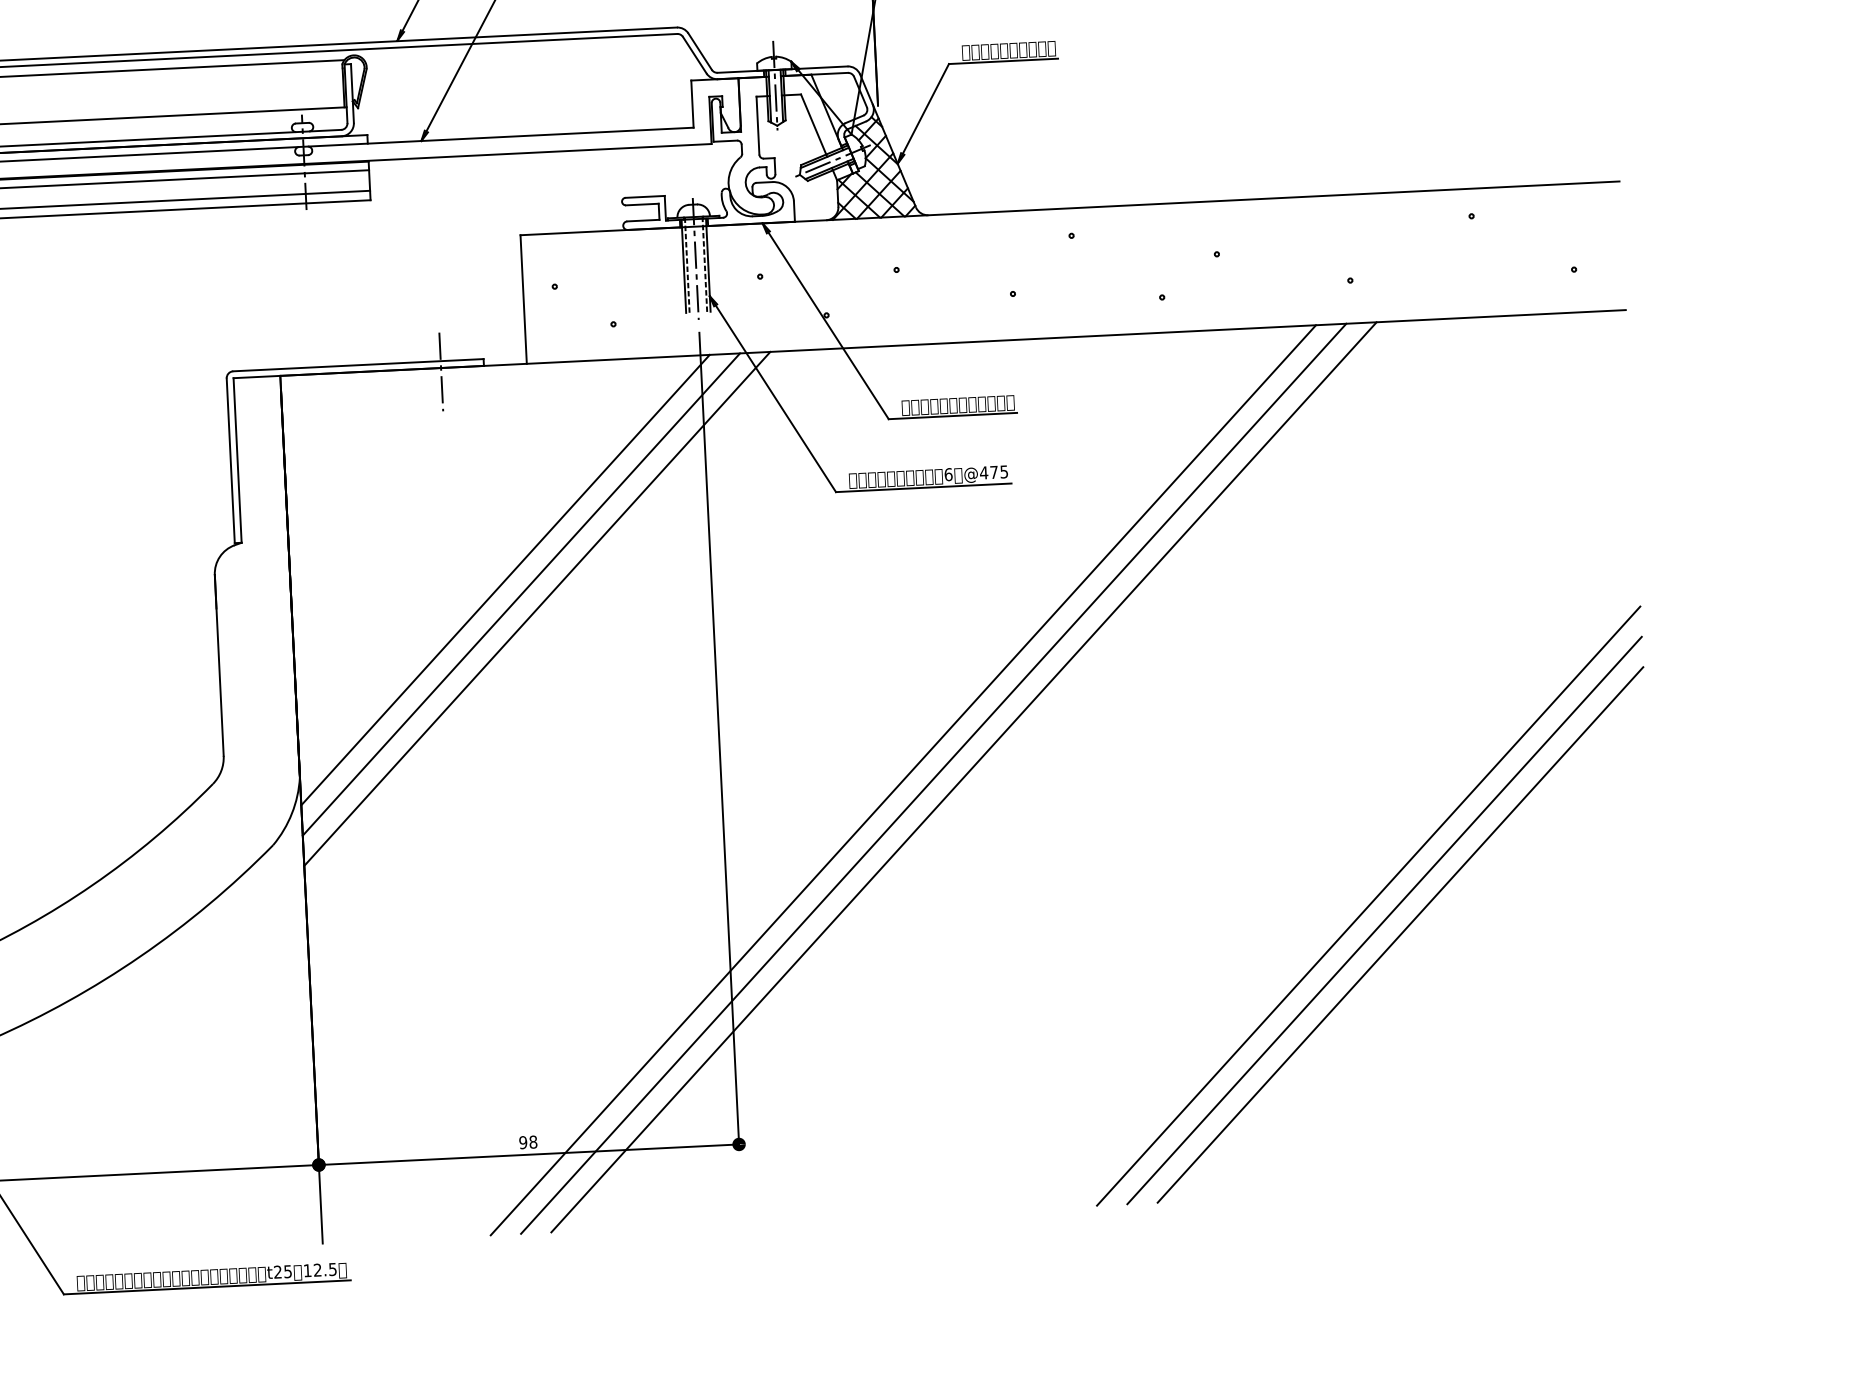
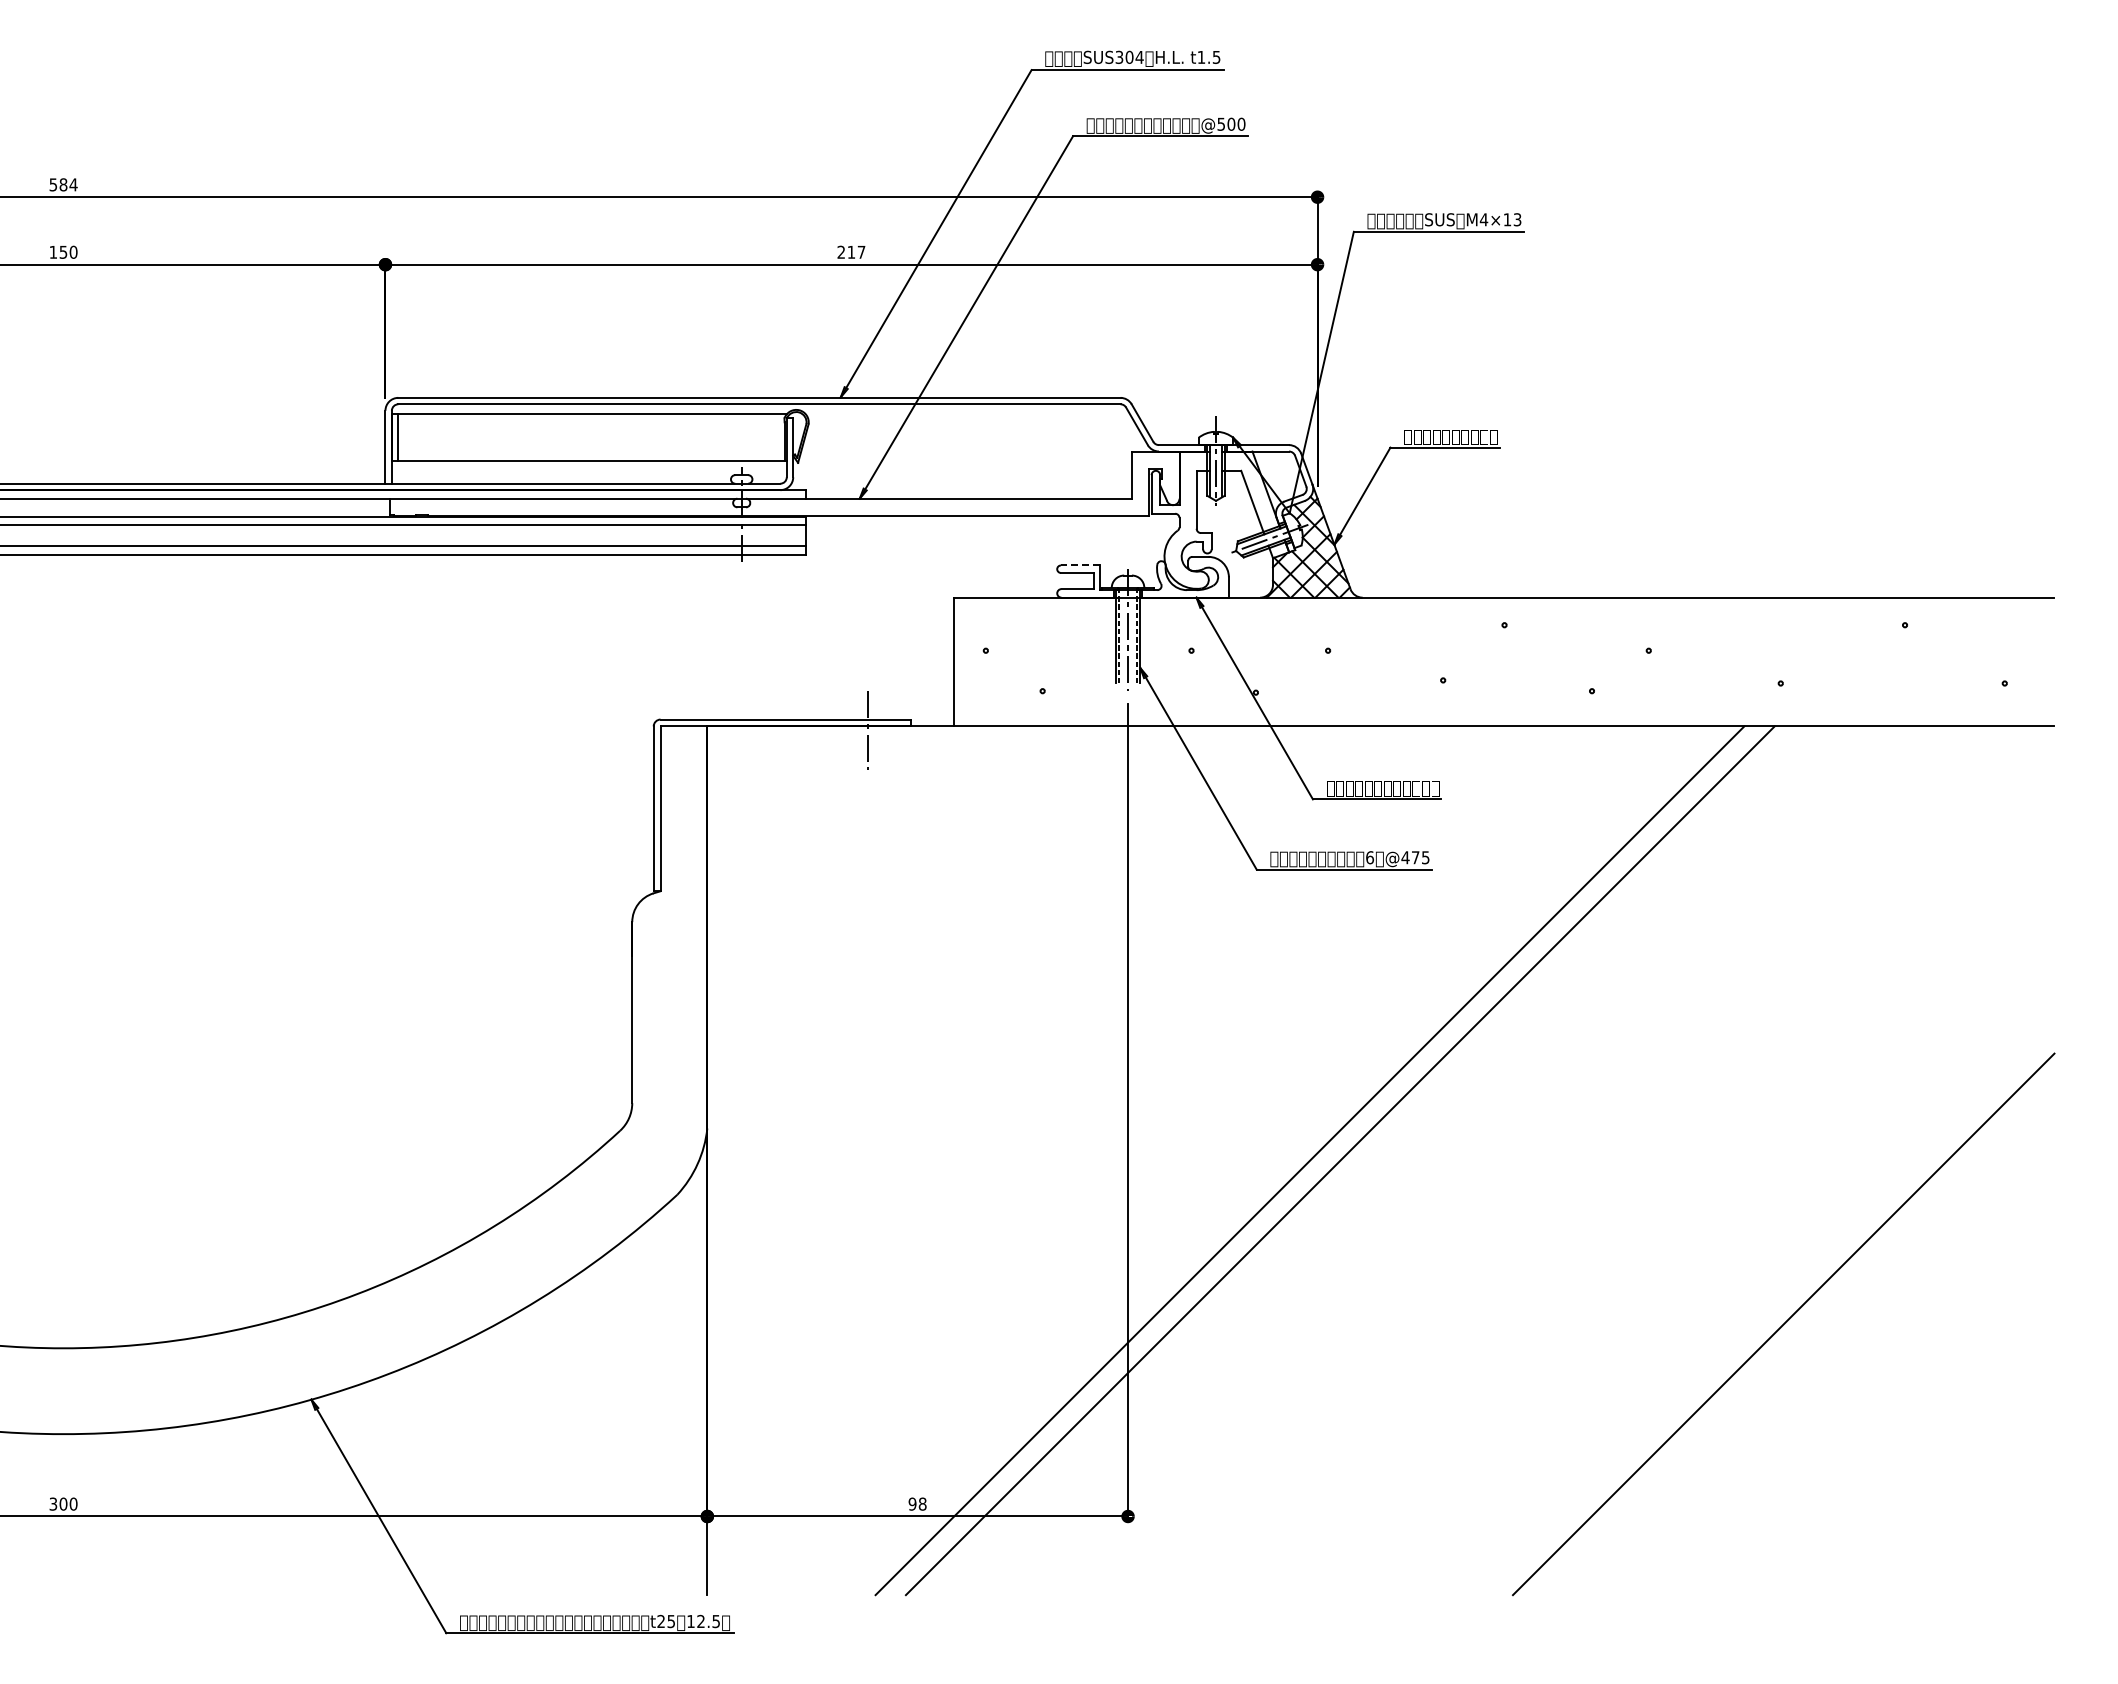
line: (645, 196) -> (1080, 565), solid -> dashed
line: (505, 580) -> (922, 941), removed
line: (521, 594) -> (937, 956), removed
line: (537, 608) -> (952, 971), removed
line: (963, 777) -> (1370, 1160), removed
line: (1368, 906) -> (1768, 1309), removed
line: (1400, 934) -> (1798, 1339), removed

